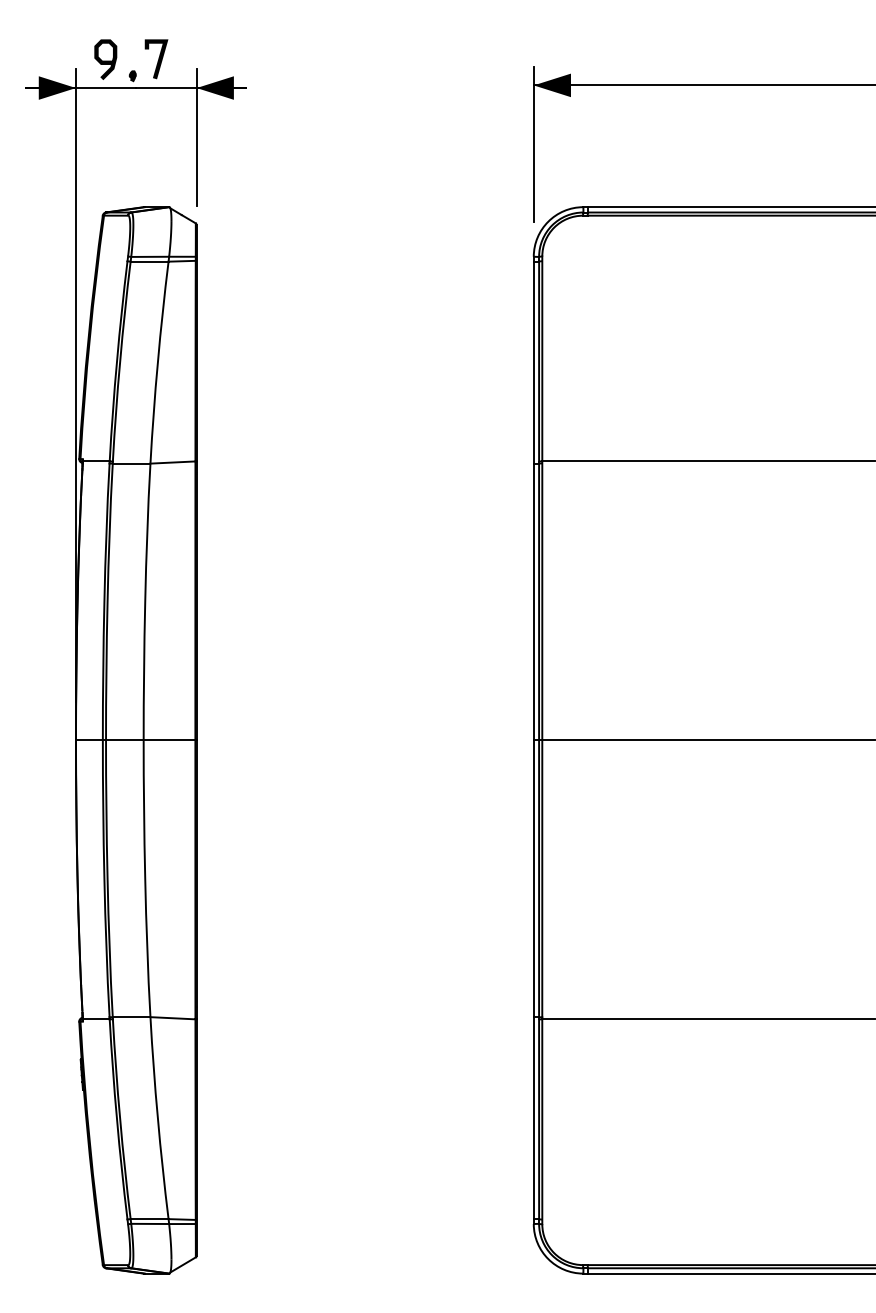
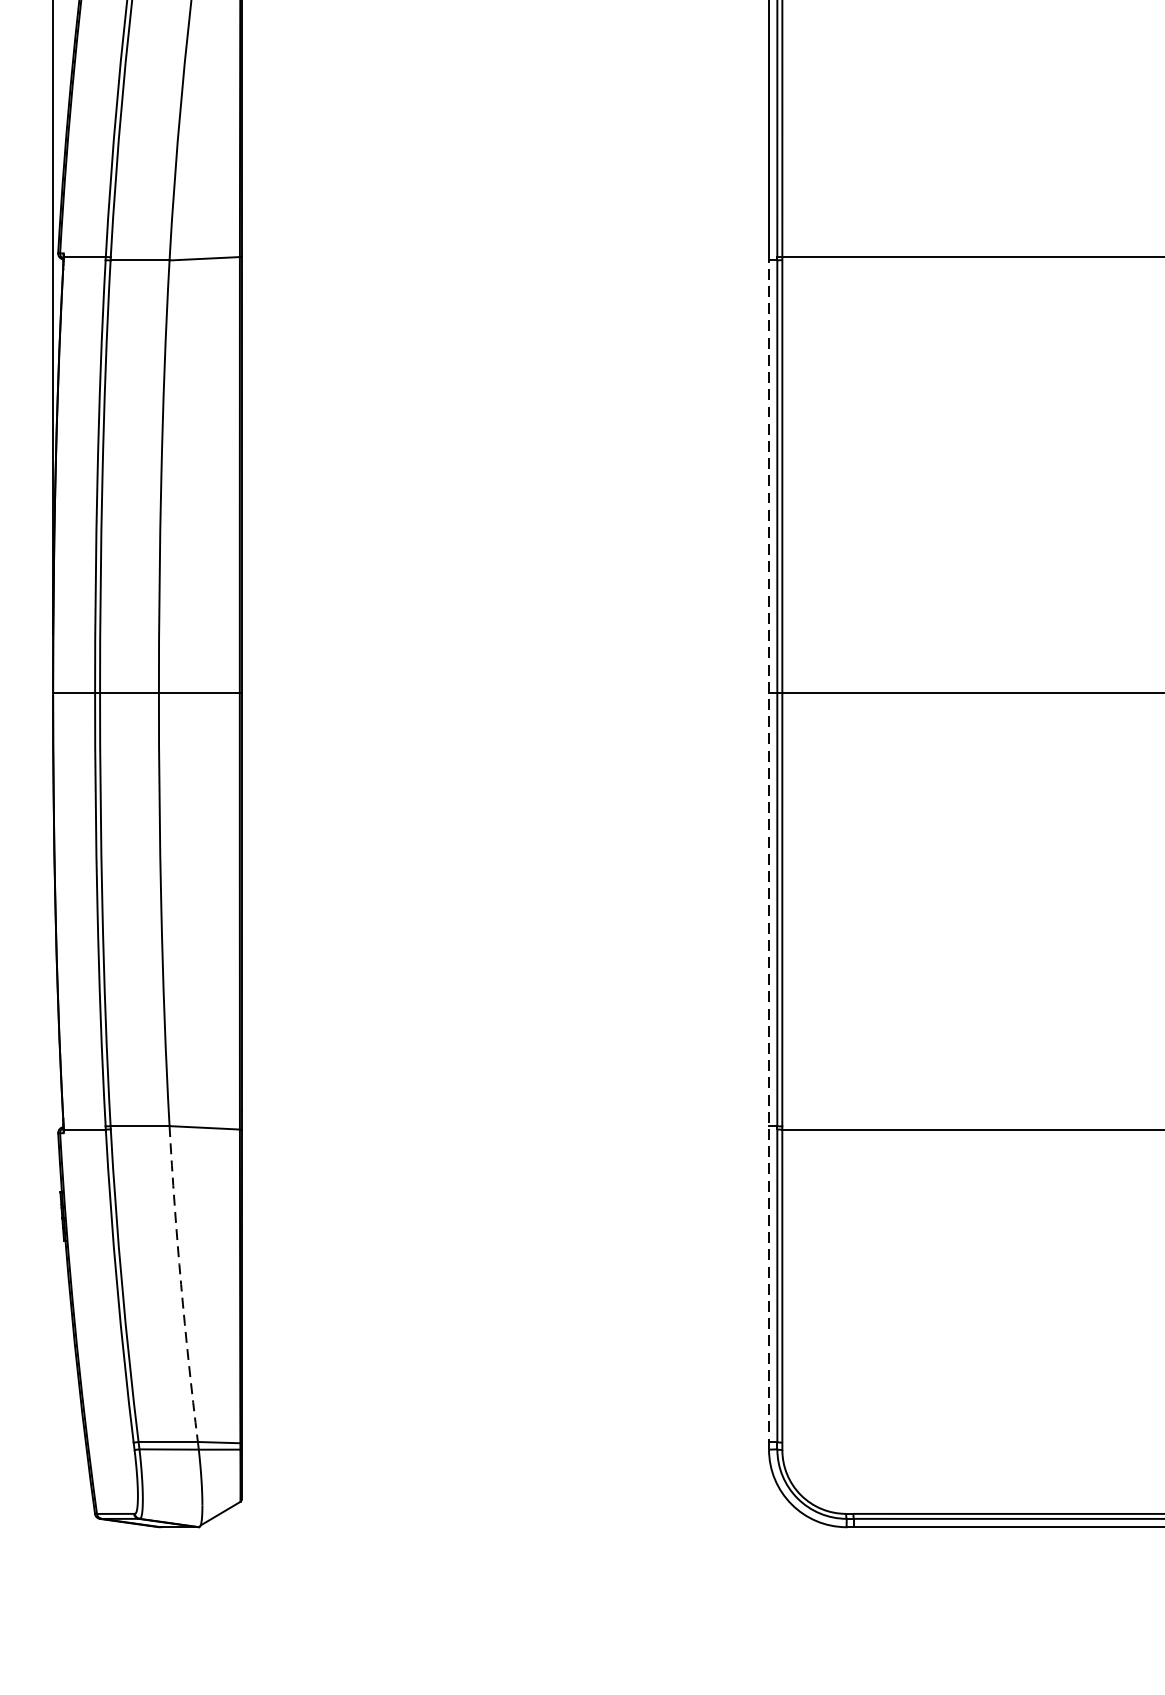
line: (533, 843) -> (768, 854), solid -> dashed
arc: (157, 1118) -> (180, 1284), solid -> dashed

